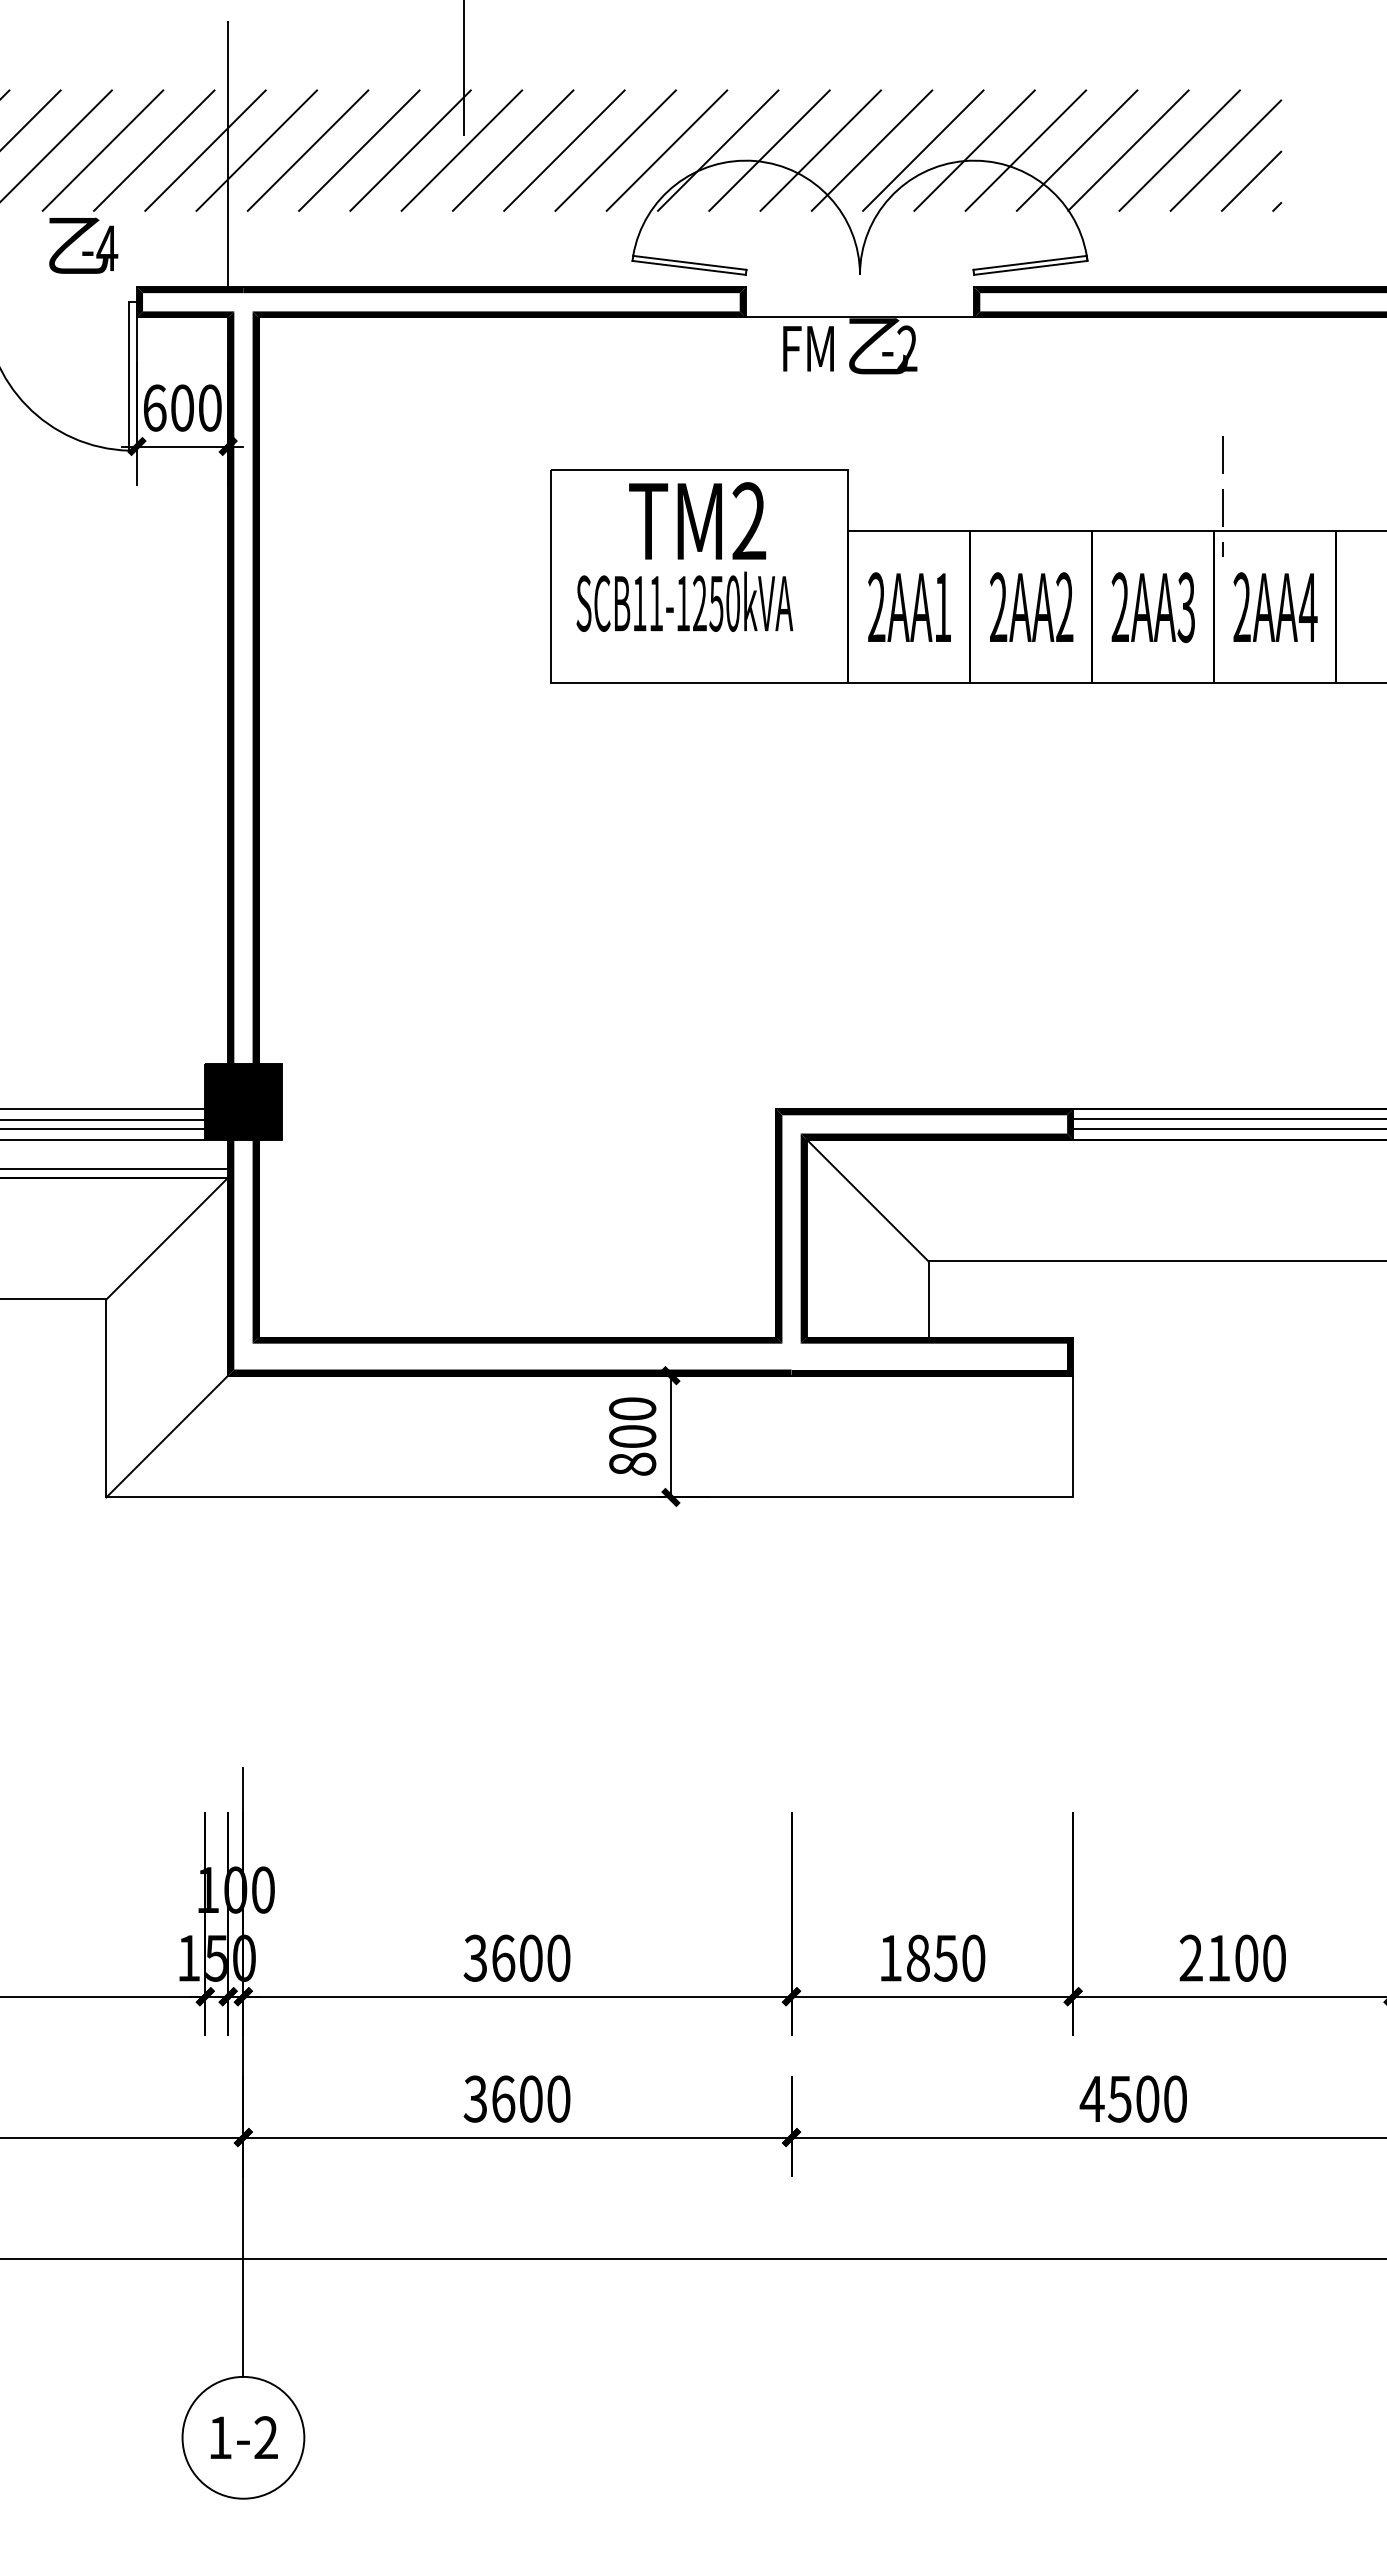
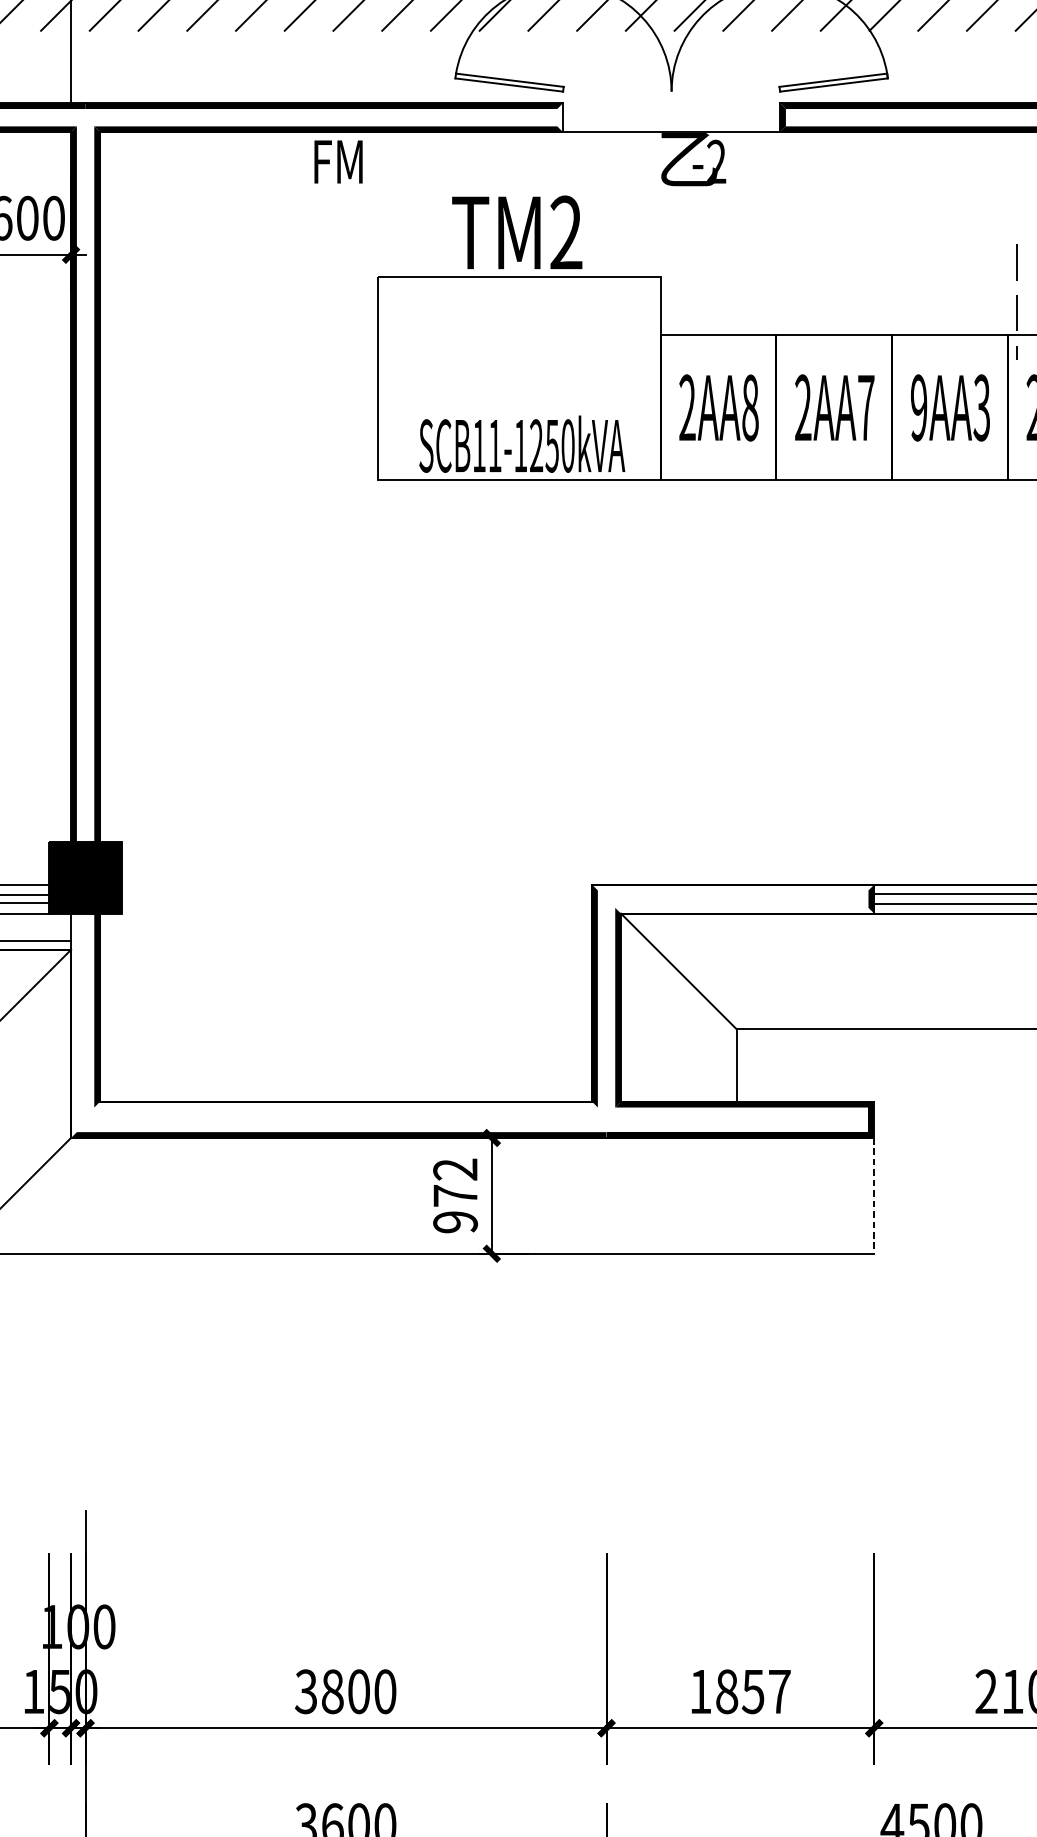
fill: (742, 302) -> (559, 117), removed
text: (808, 348) -> (338, 161), moved
text: (697, 520) -> (517, 231), moved
text: (684, 601) -> (521, 443), moved
text: (1064, 606) -> (865, 406), 2AA2 -> 2AA7
text: (942, 607) -> (750, 407), 2AA1 -> 2AA8
text: (1119, 607) -> (918, 407), 2AA3 -> 9AA3
fill: (924, 1112) -> (732, 887), removed
fill: (936, 1136) -> (744, 910), removed
fill: (231, 1257) -> (74, 1025), removed
fill: (517, 1340) -> (346, 1104), removed
text: (632, 1436) -> (455, 1195), 800 -> 972
line: (1073, 1436) -> (874, 1195), solid -> dashed
text: (503, 1957) -> (332, 1690), 3600 -> 3800
text: (973, 1957) -> (779, 1690), 1850 -> 1857

